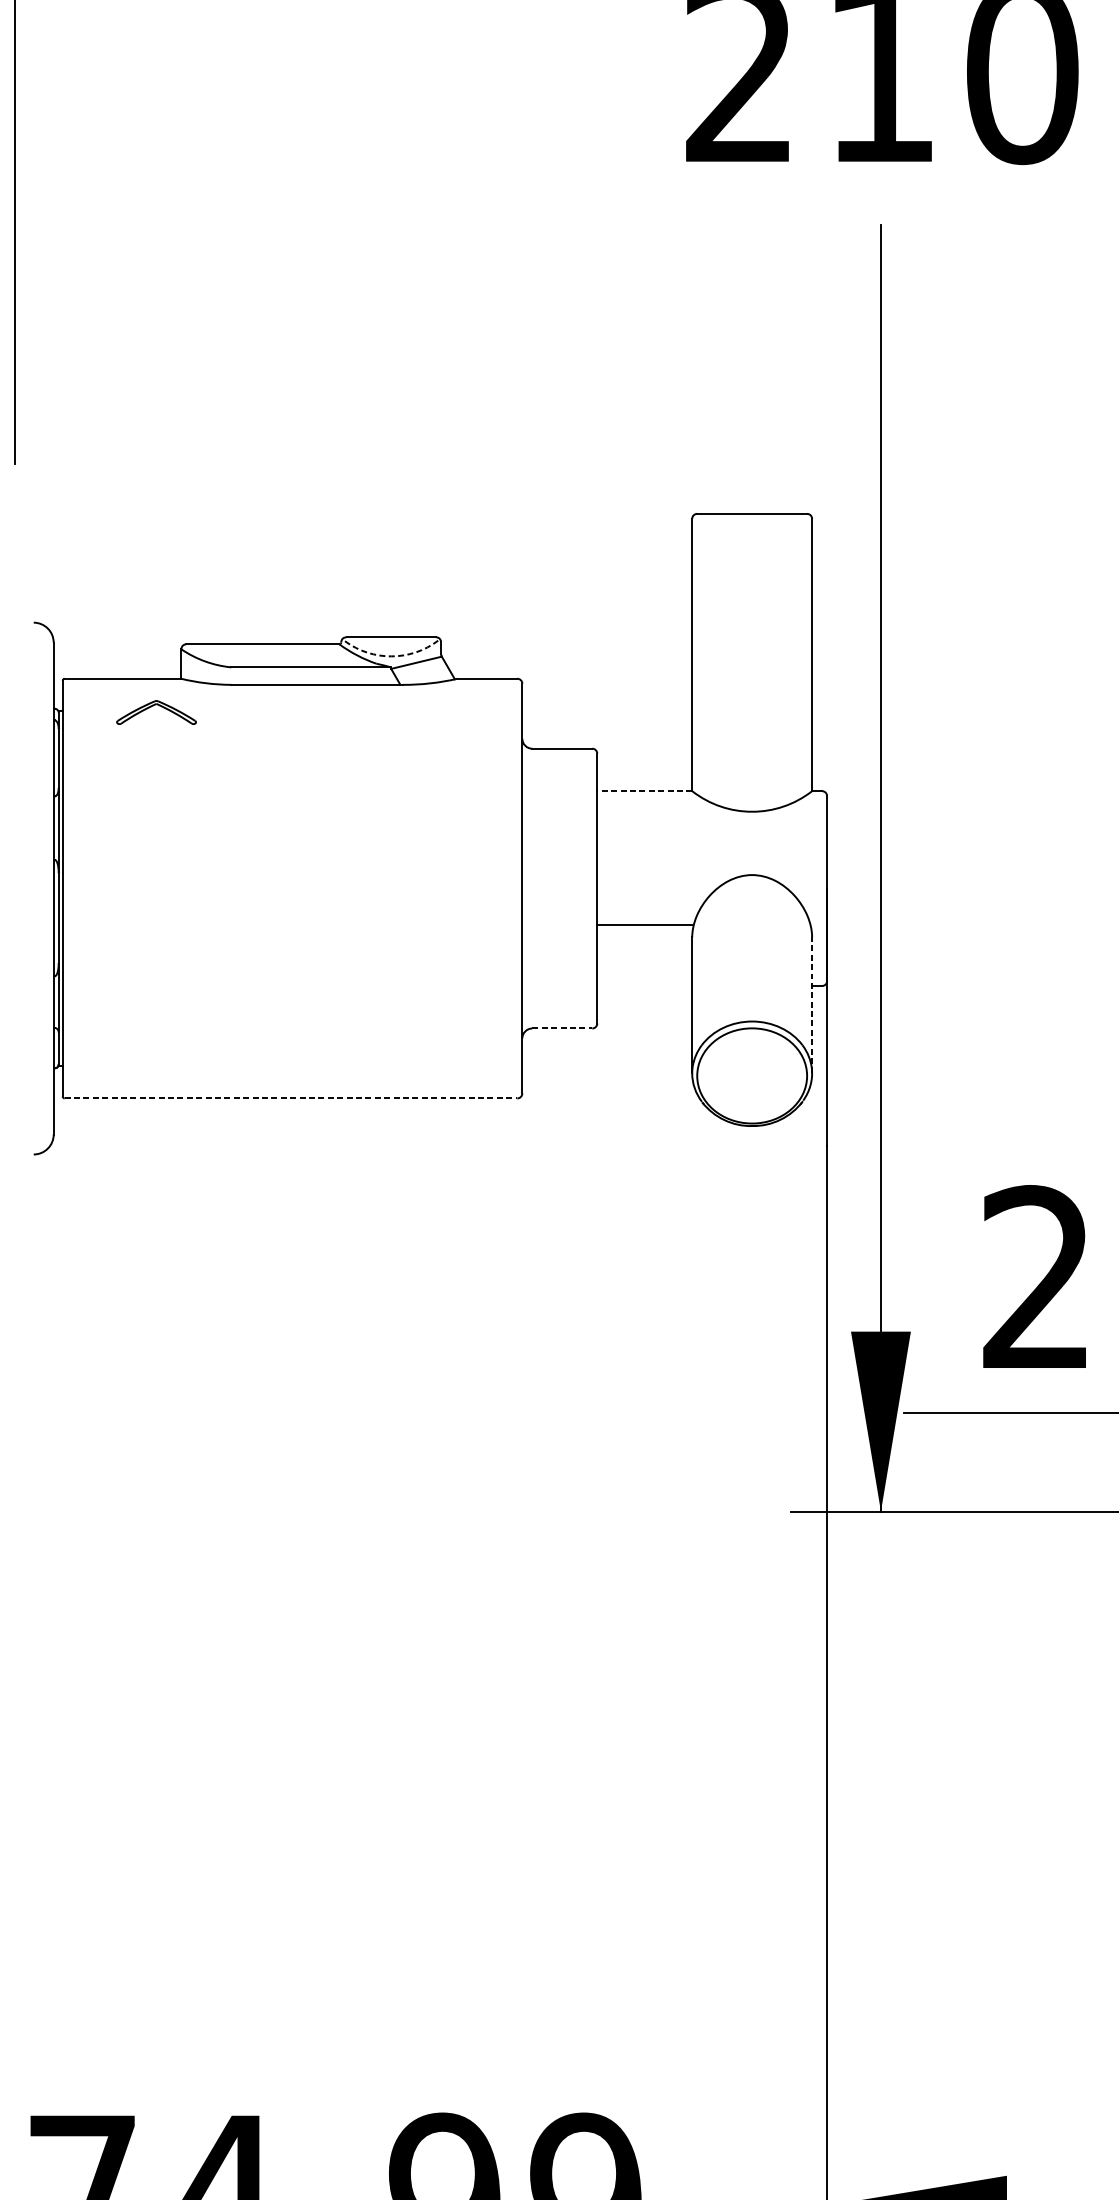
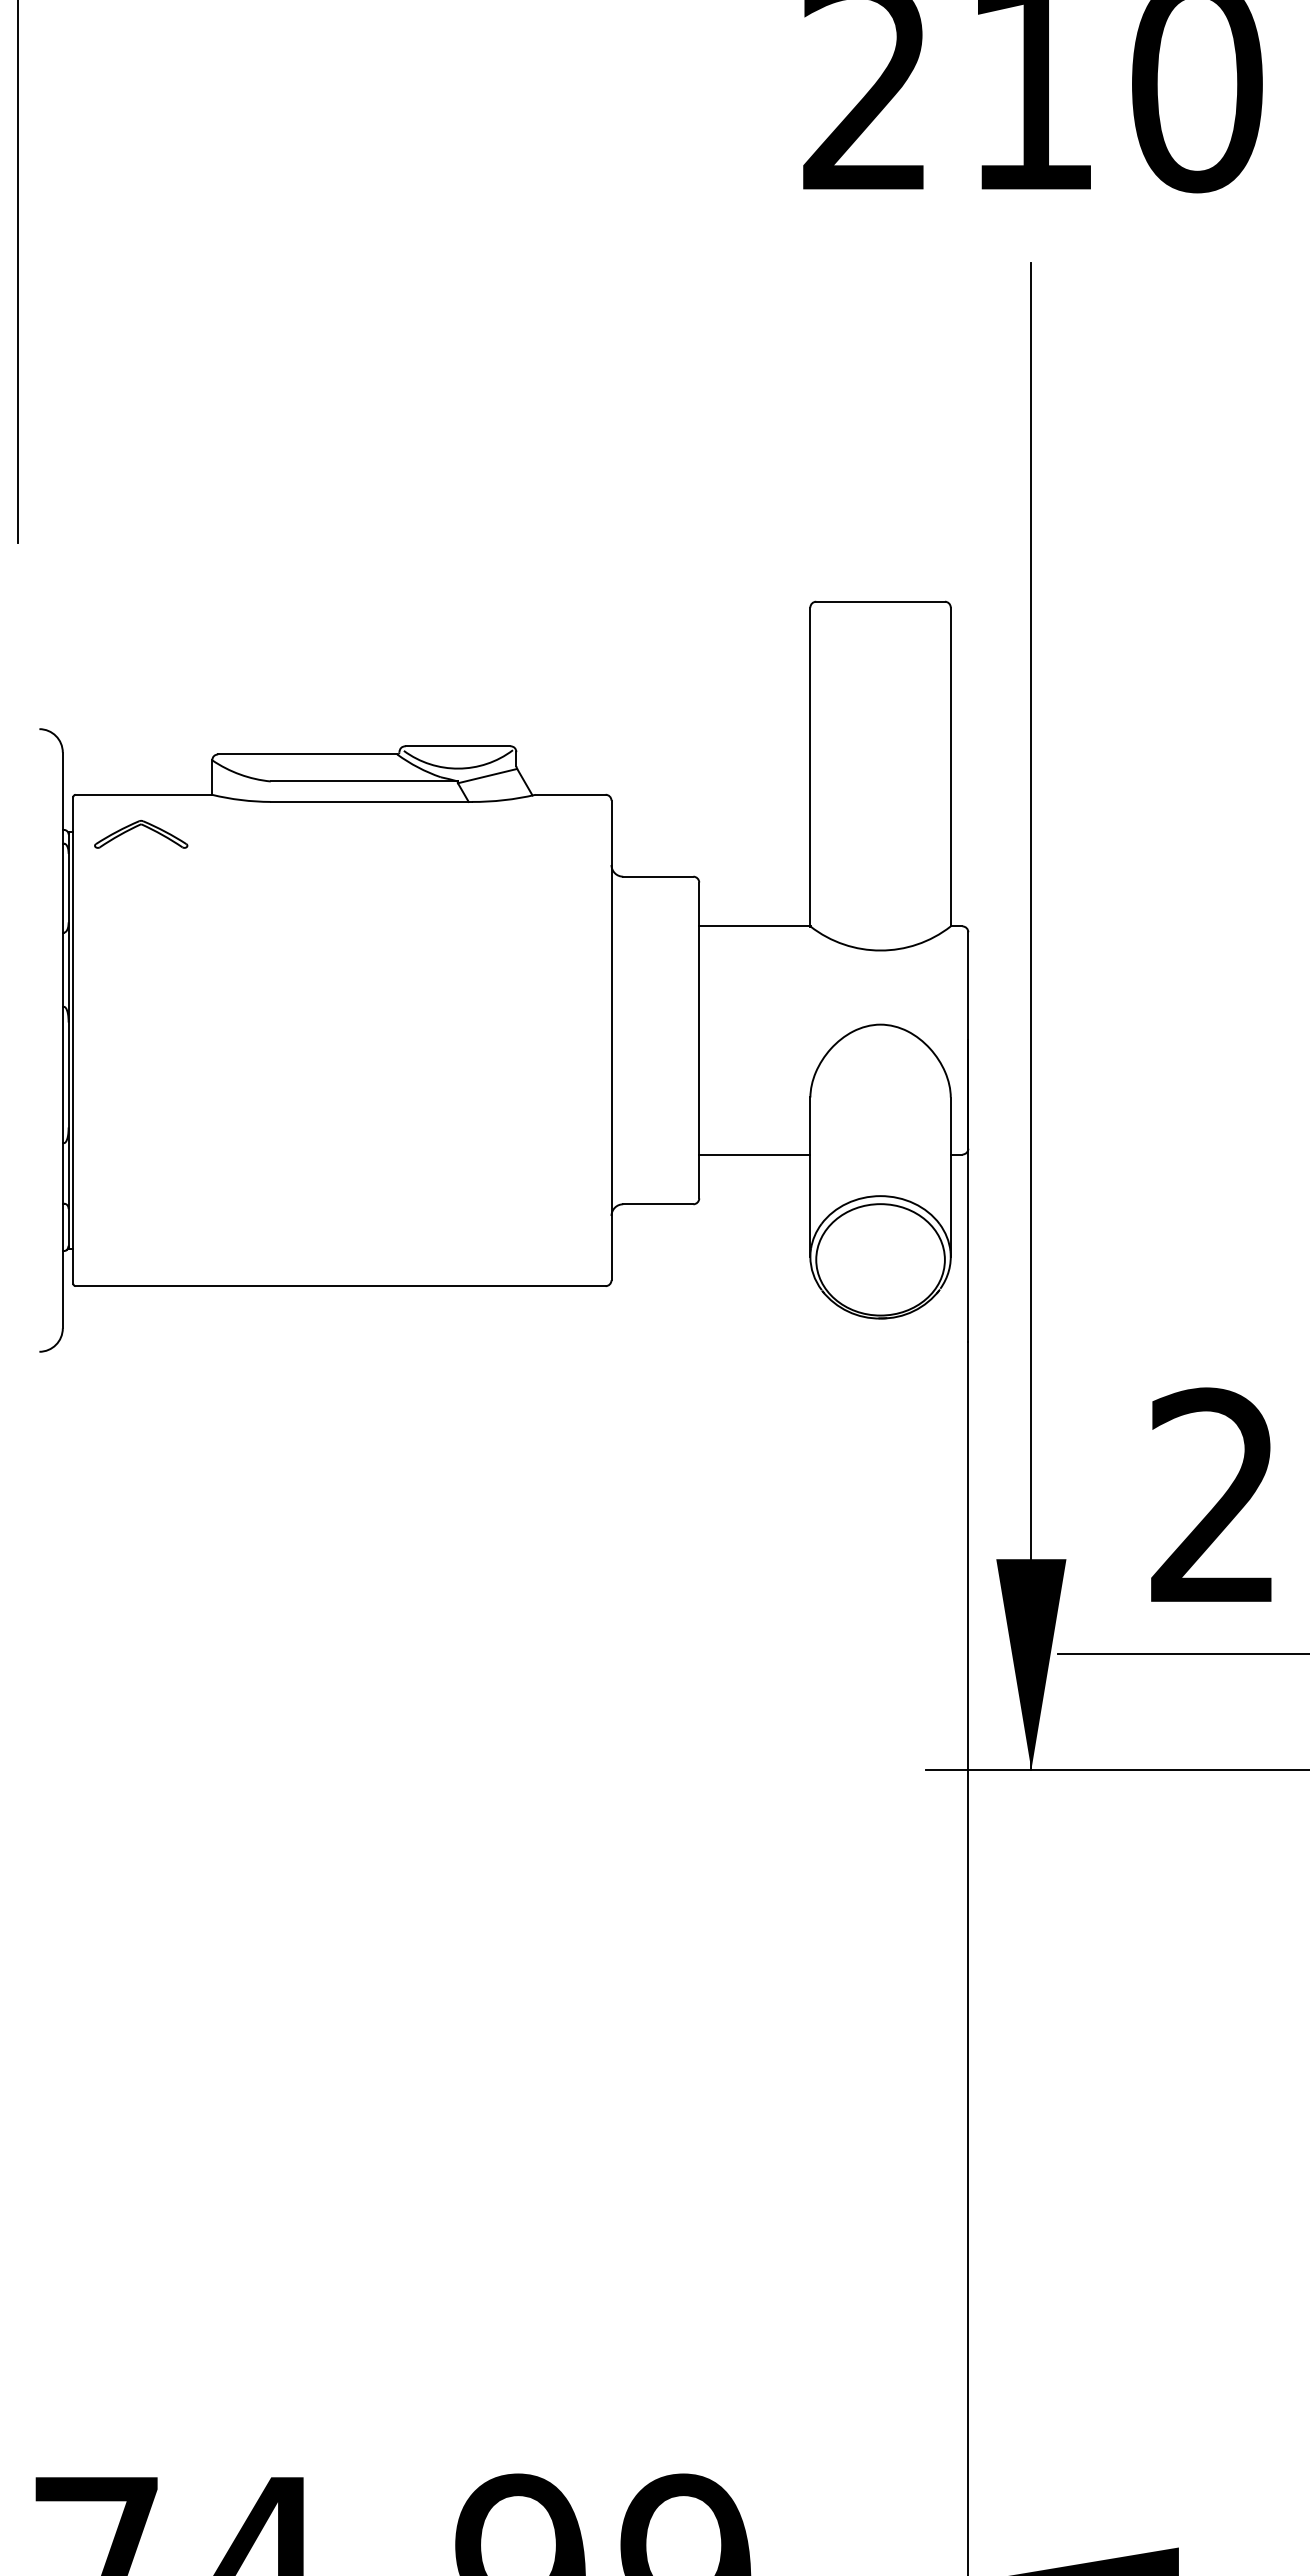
arc: (391, 656) -> (458, 768), dashed -> solid
part: (160, 706) -> (145, 827), moved
line: (644, 791) -> (754, 926), dashed -> solid
line: (644, 924) -> (754, 1154), moved
line: (811, 1005) -> (950, 1177), dashed -> solid
line: (562, 1028) -> (658, 1204), dashed -> solid
line: (290, 1098) -> (340, 1286), dashed -> solid

